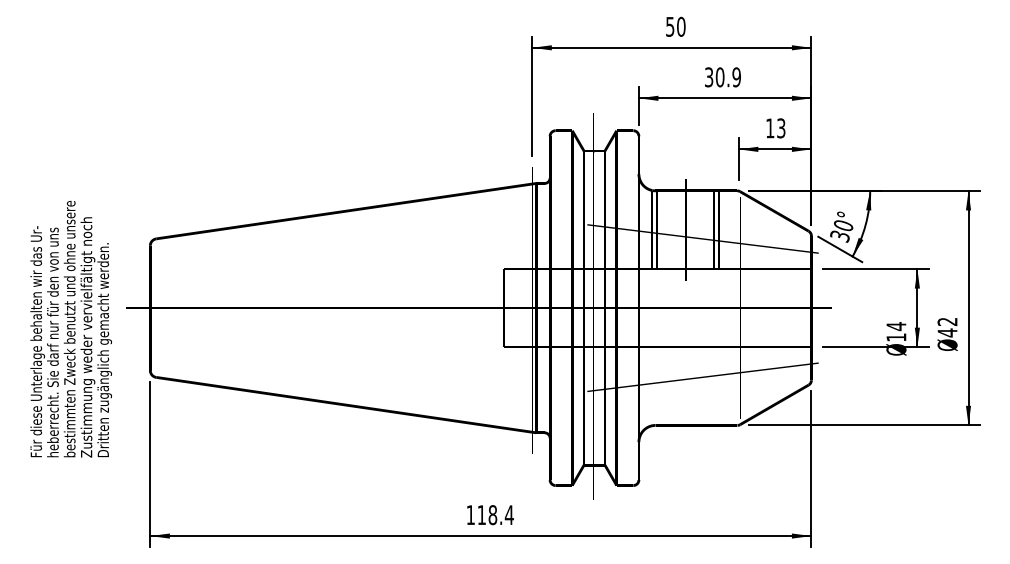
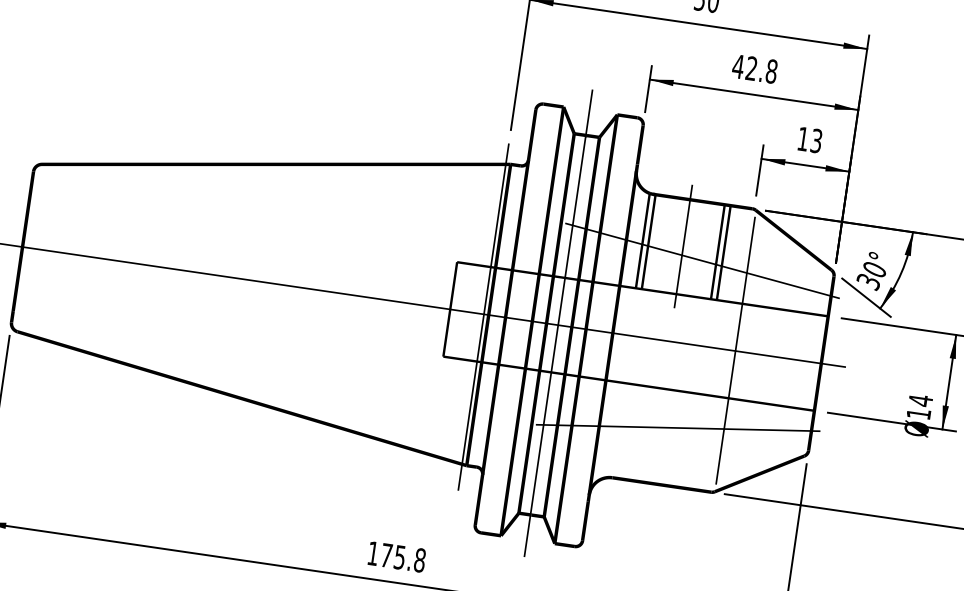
text: (722, 77) -> (754, 69), 30.9 -> 42.8
text: (495, 515) -> (403, 558), 118.4 -> 175.8

